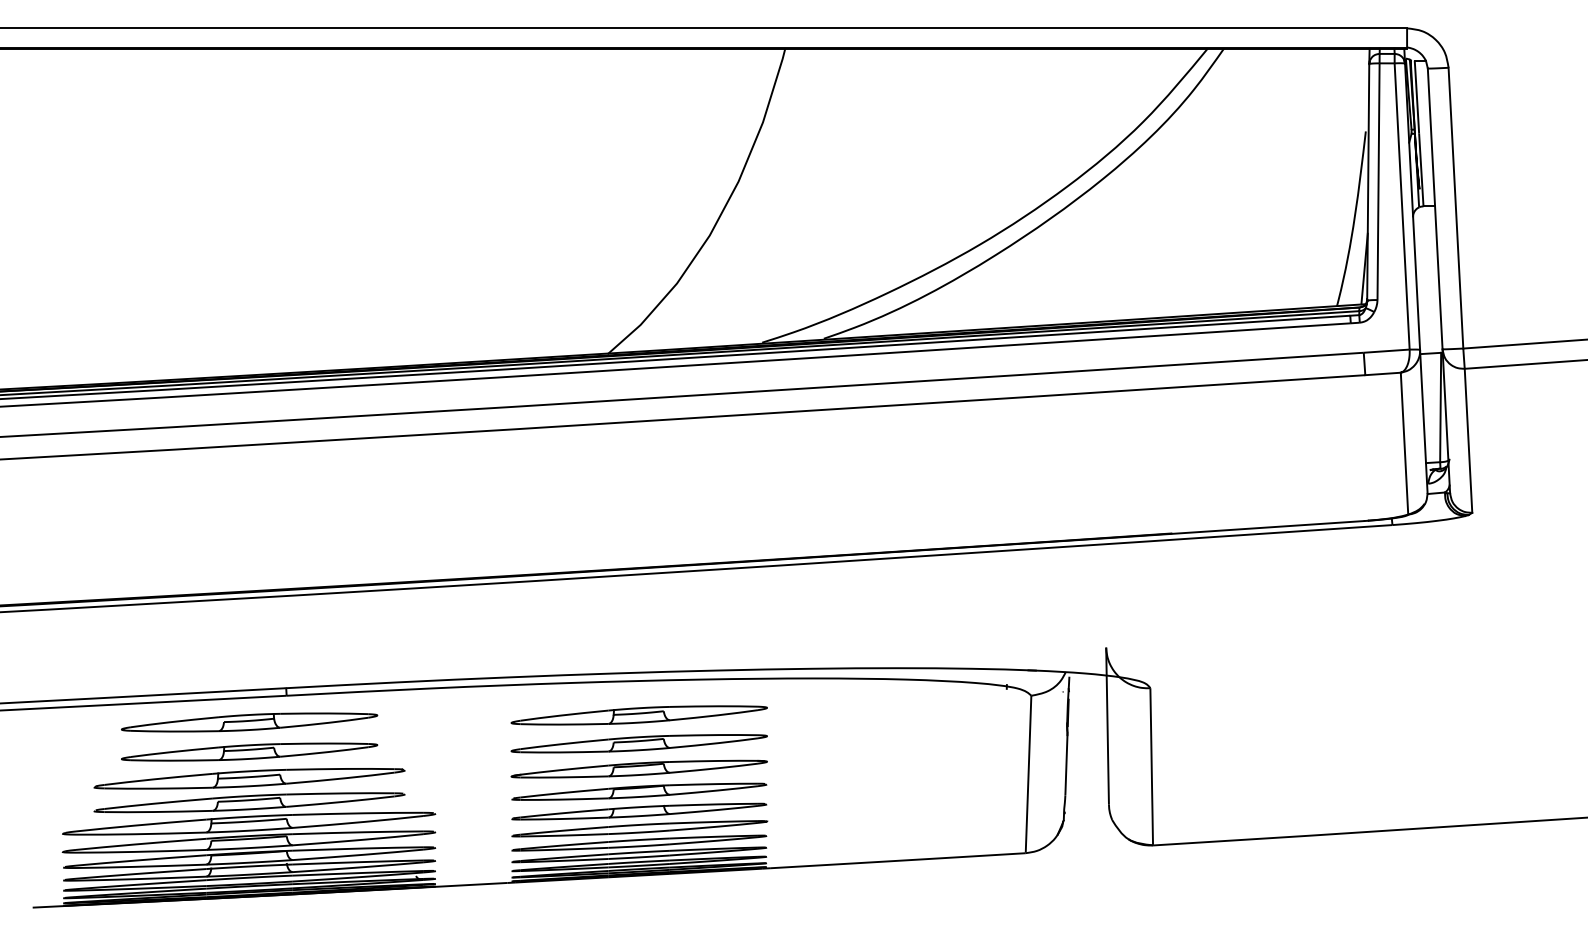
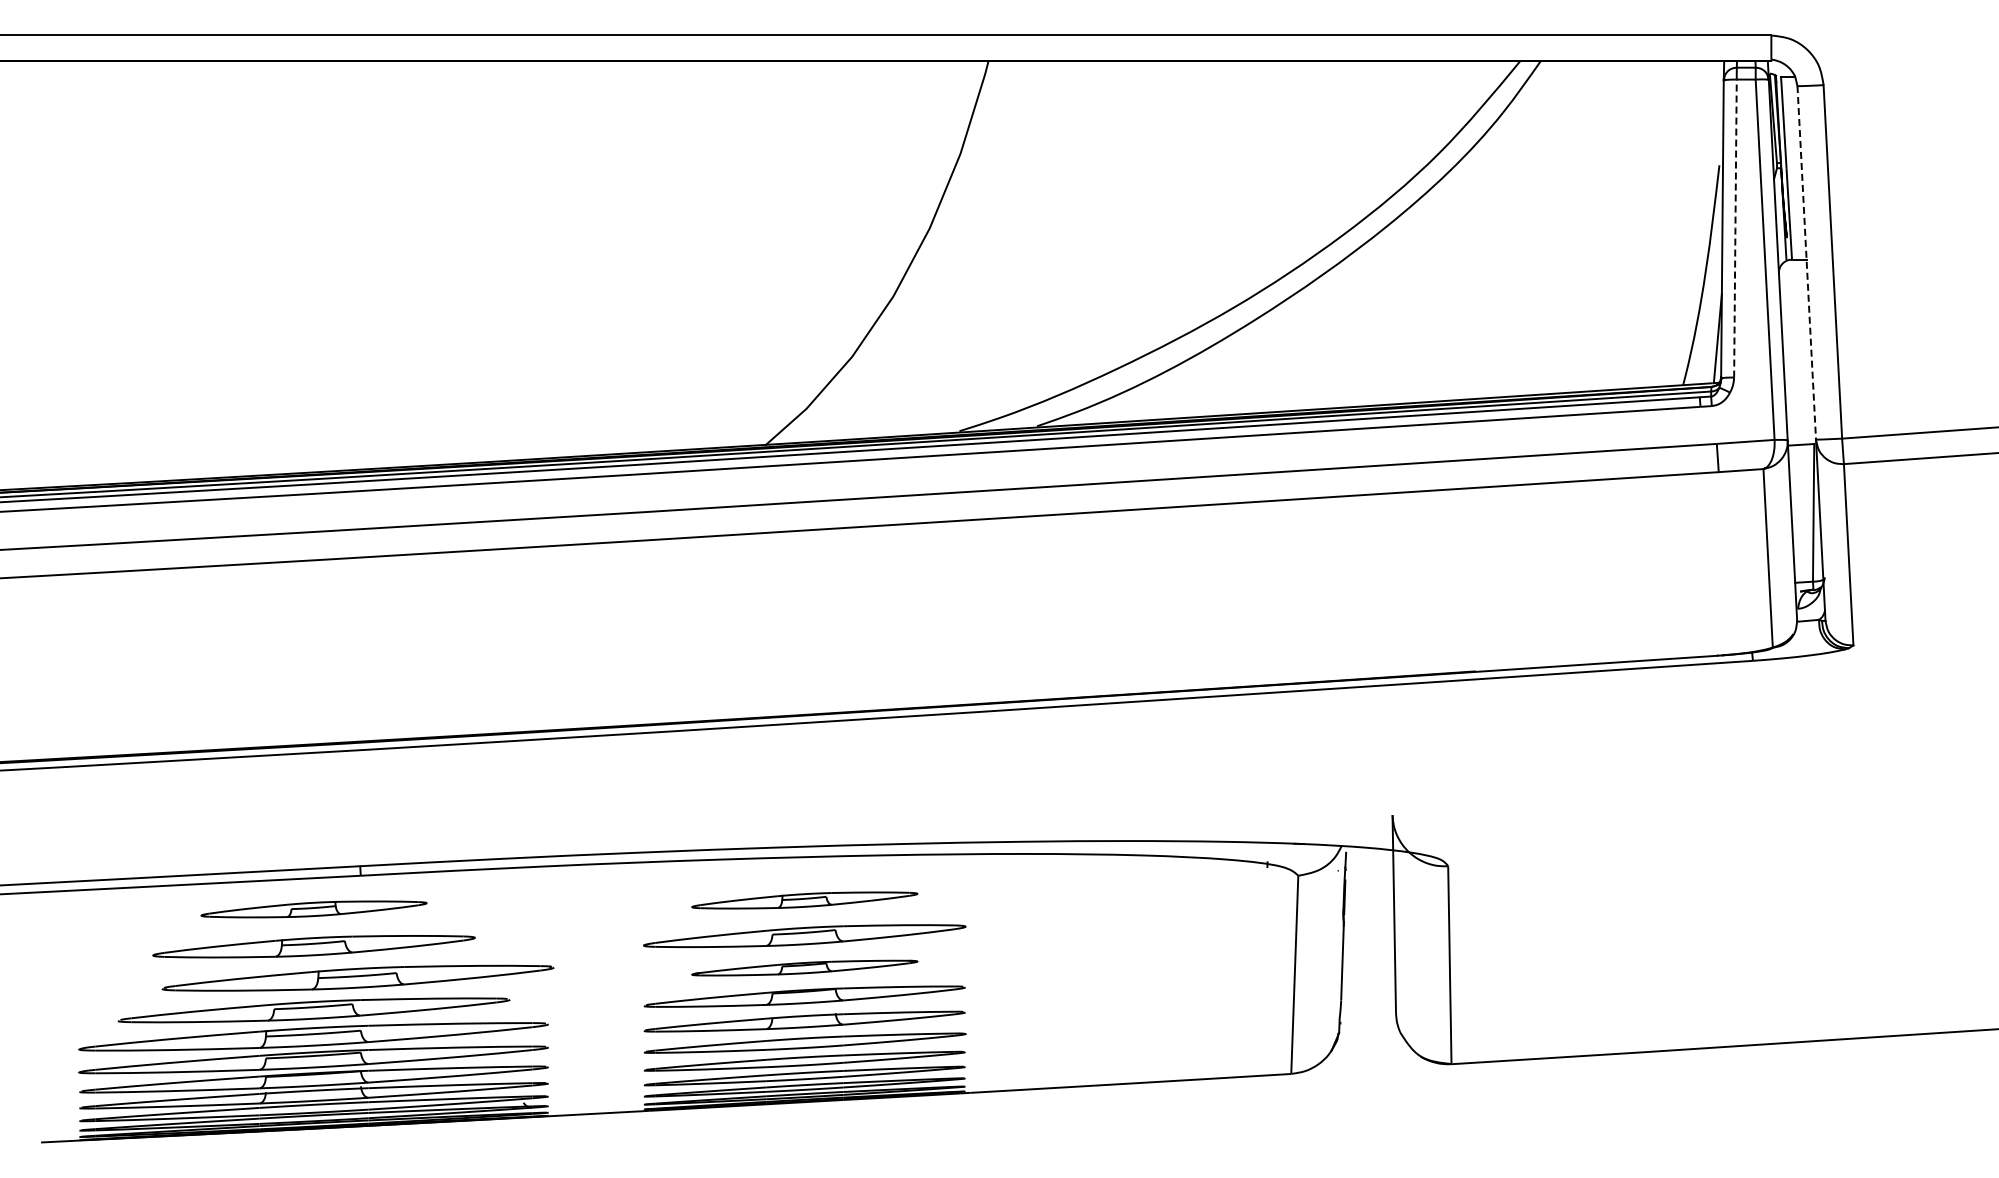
line: (1378, 181) -> (1735, 228), solid -> dashed
line: (1435, 208) -> (1806, 262), solid -> dashed
part: (639, 715) -> (804, 900), size x0.7
part: (249, 722) -> (313, 909), size x0.7
part: (639, 768) -> (804, 967), size x0.7
part: (249, 778) -> (357, 977), moved

